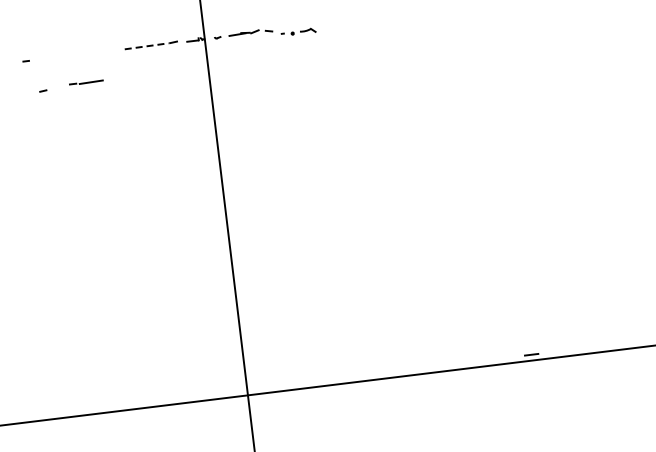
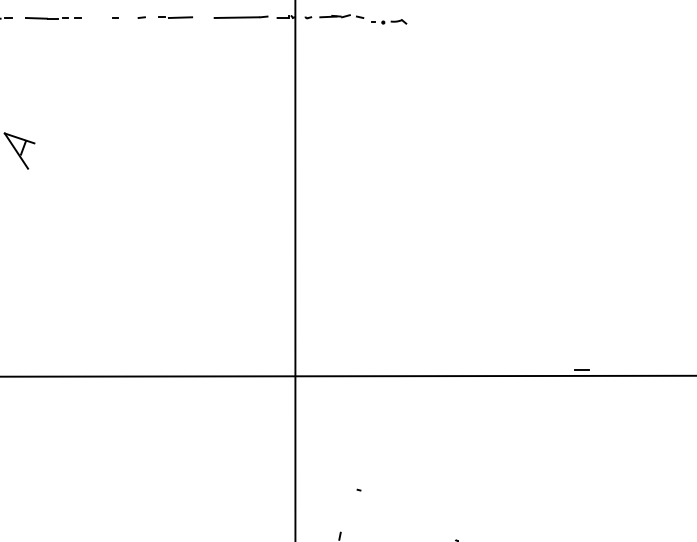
line: (147, 46) -> (237, 17), dashed -> solid
line: (86, 82) -> (175, 17), moved
line: (42, 90) -> (141, 17), moved

